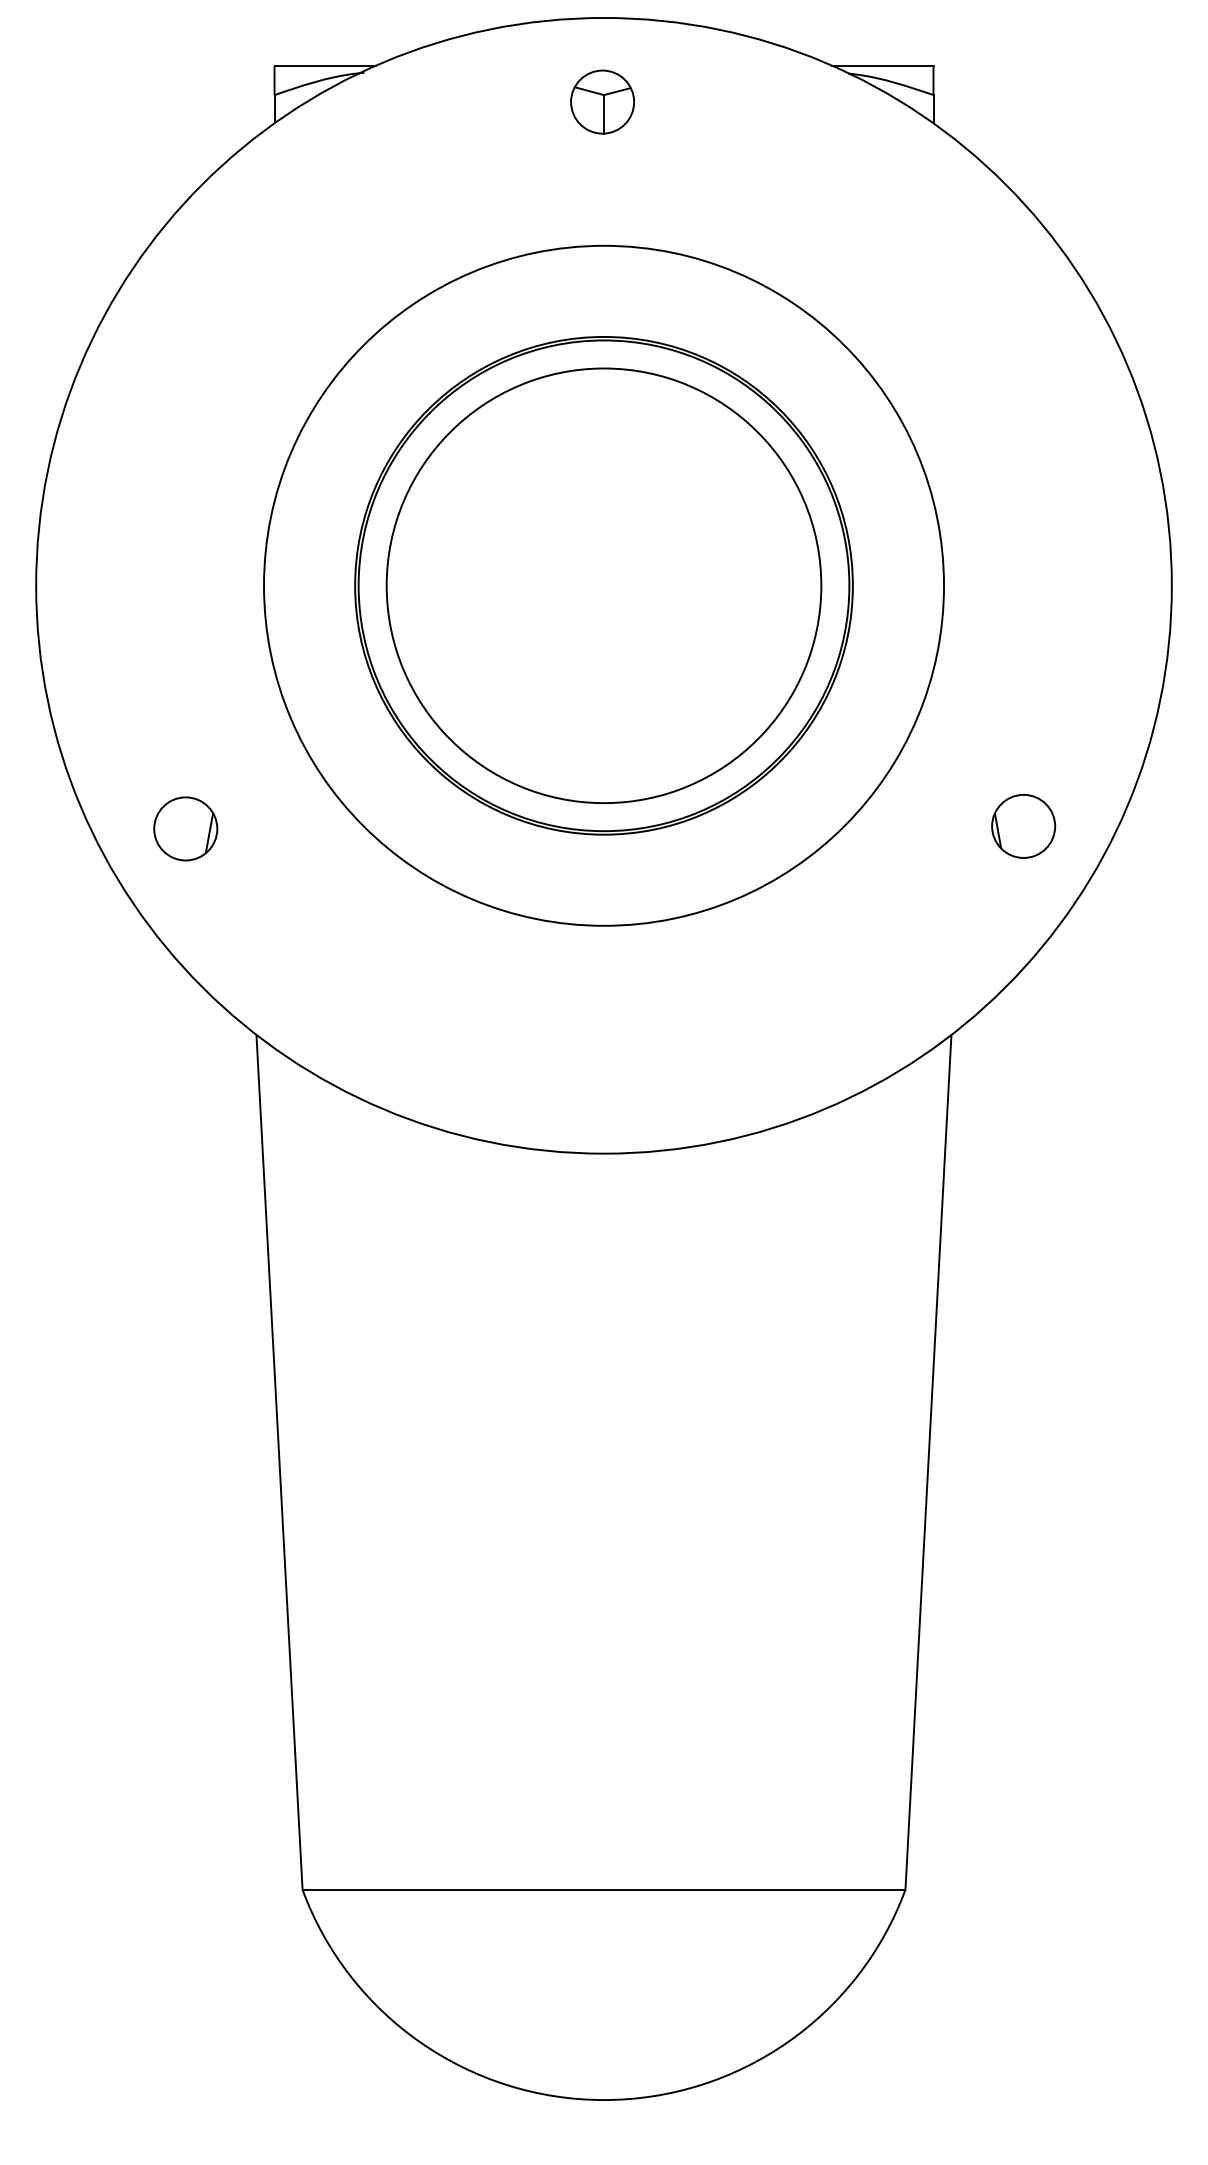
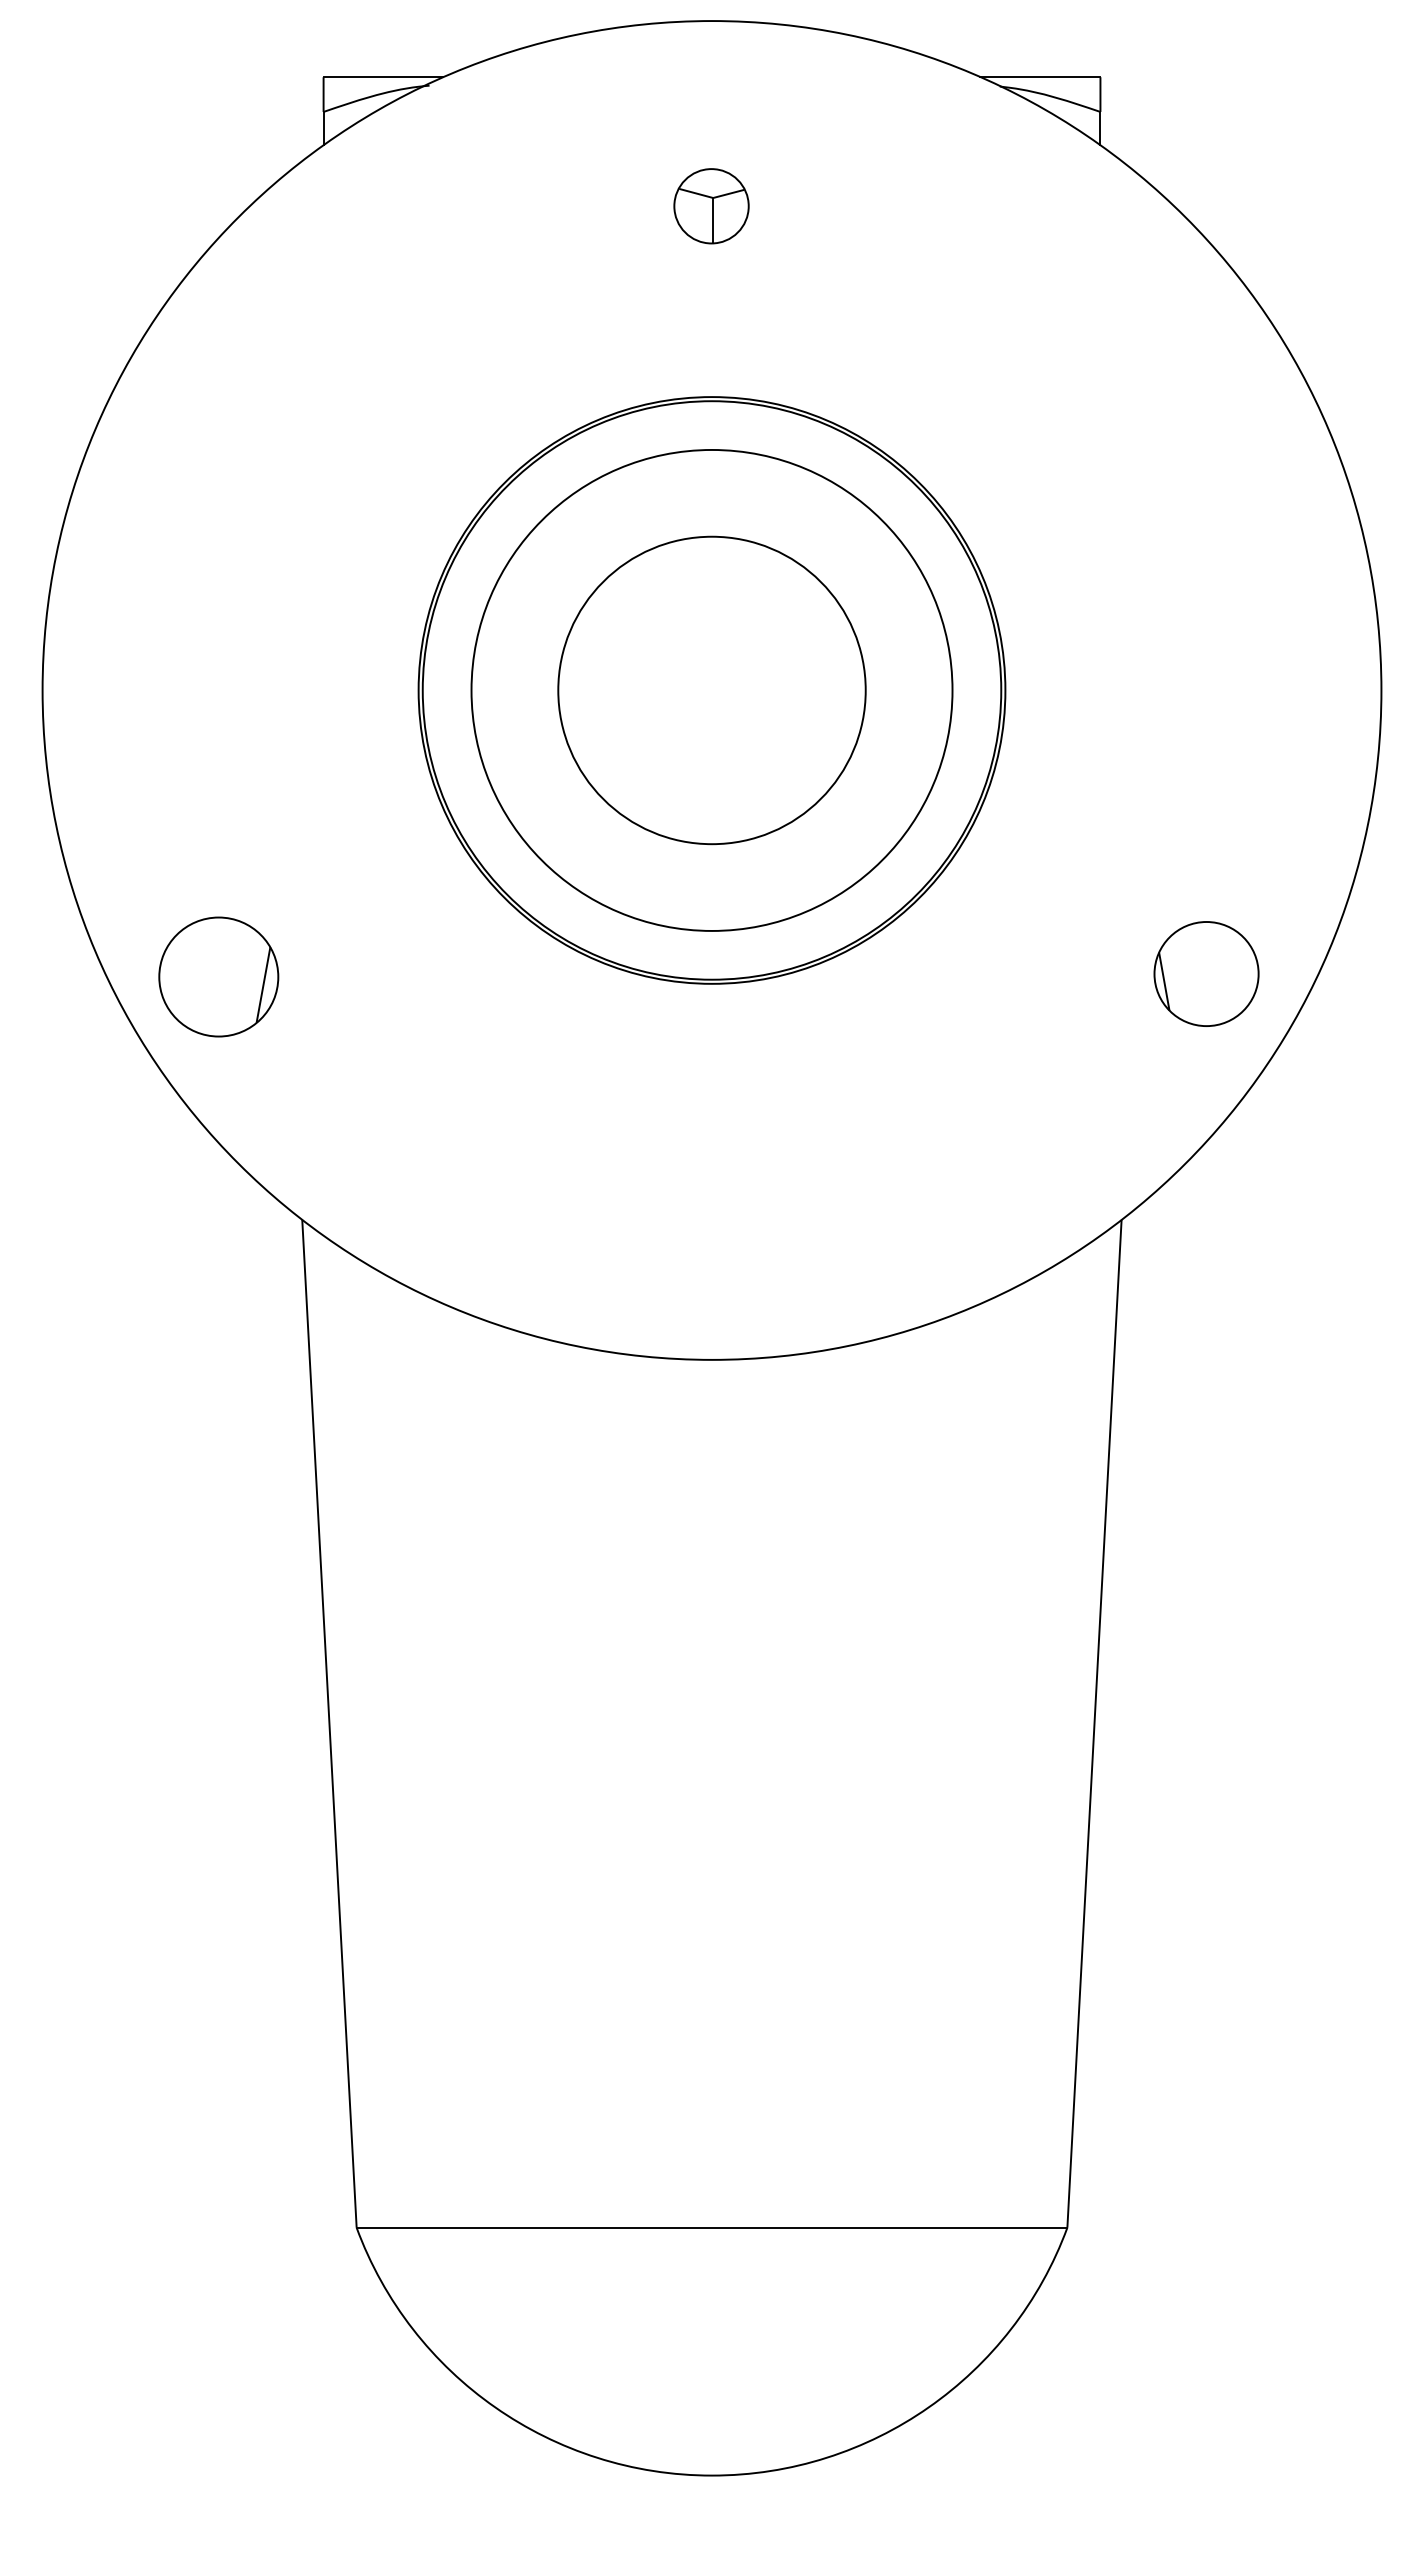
part: (602, 101) -> (711, 205), moved
circle: (603, 585) -> (711, 690), size x0.6
circle: (604, 585) -> (712, 690), size x0.6
part: (1023, 826) -> (1206, 974), size x1.4
part: (185, 828) -> (218, 976), size x1.6

